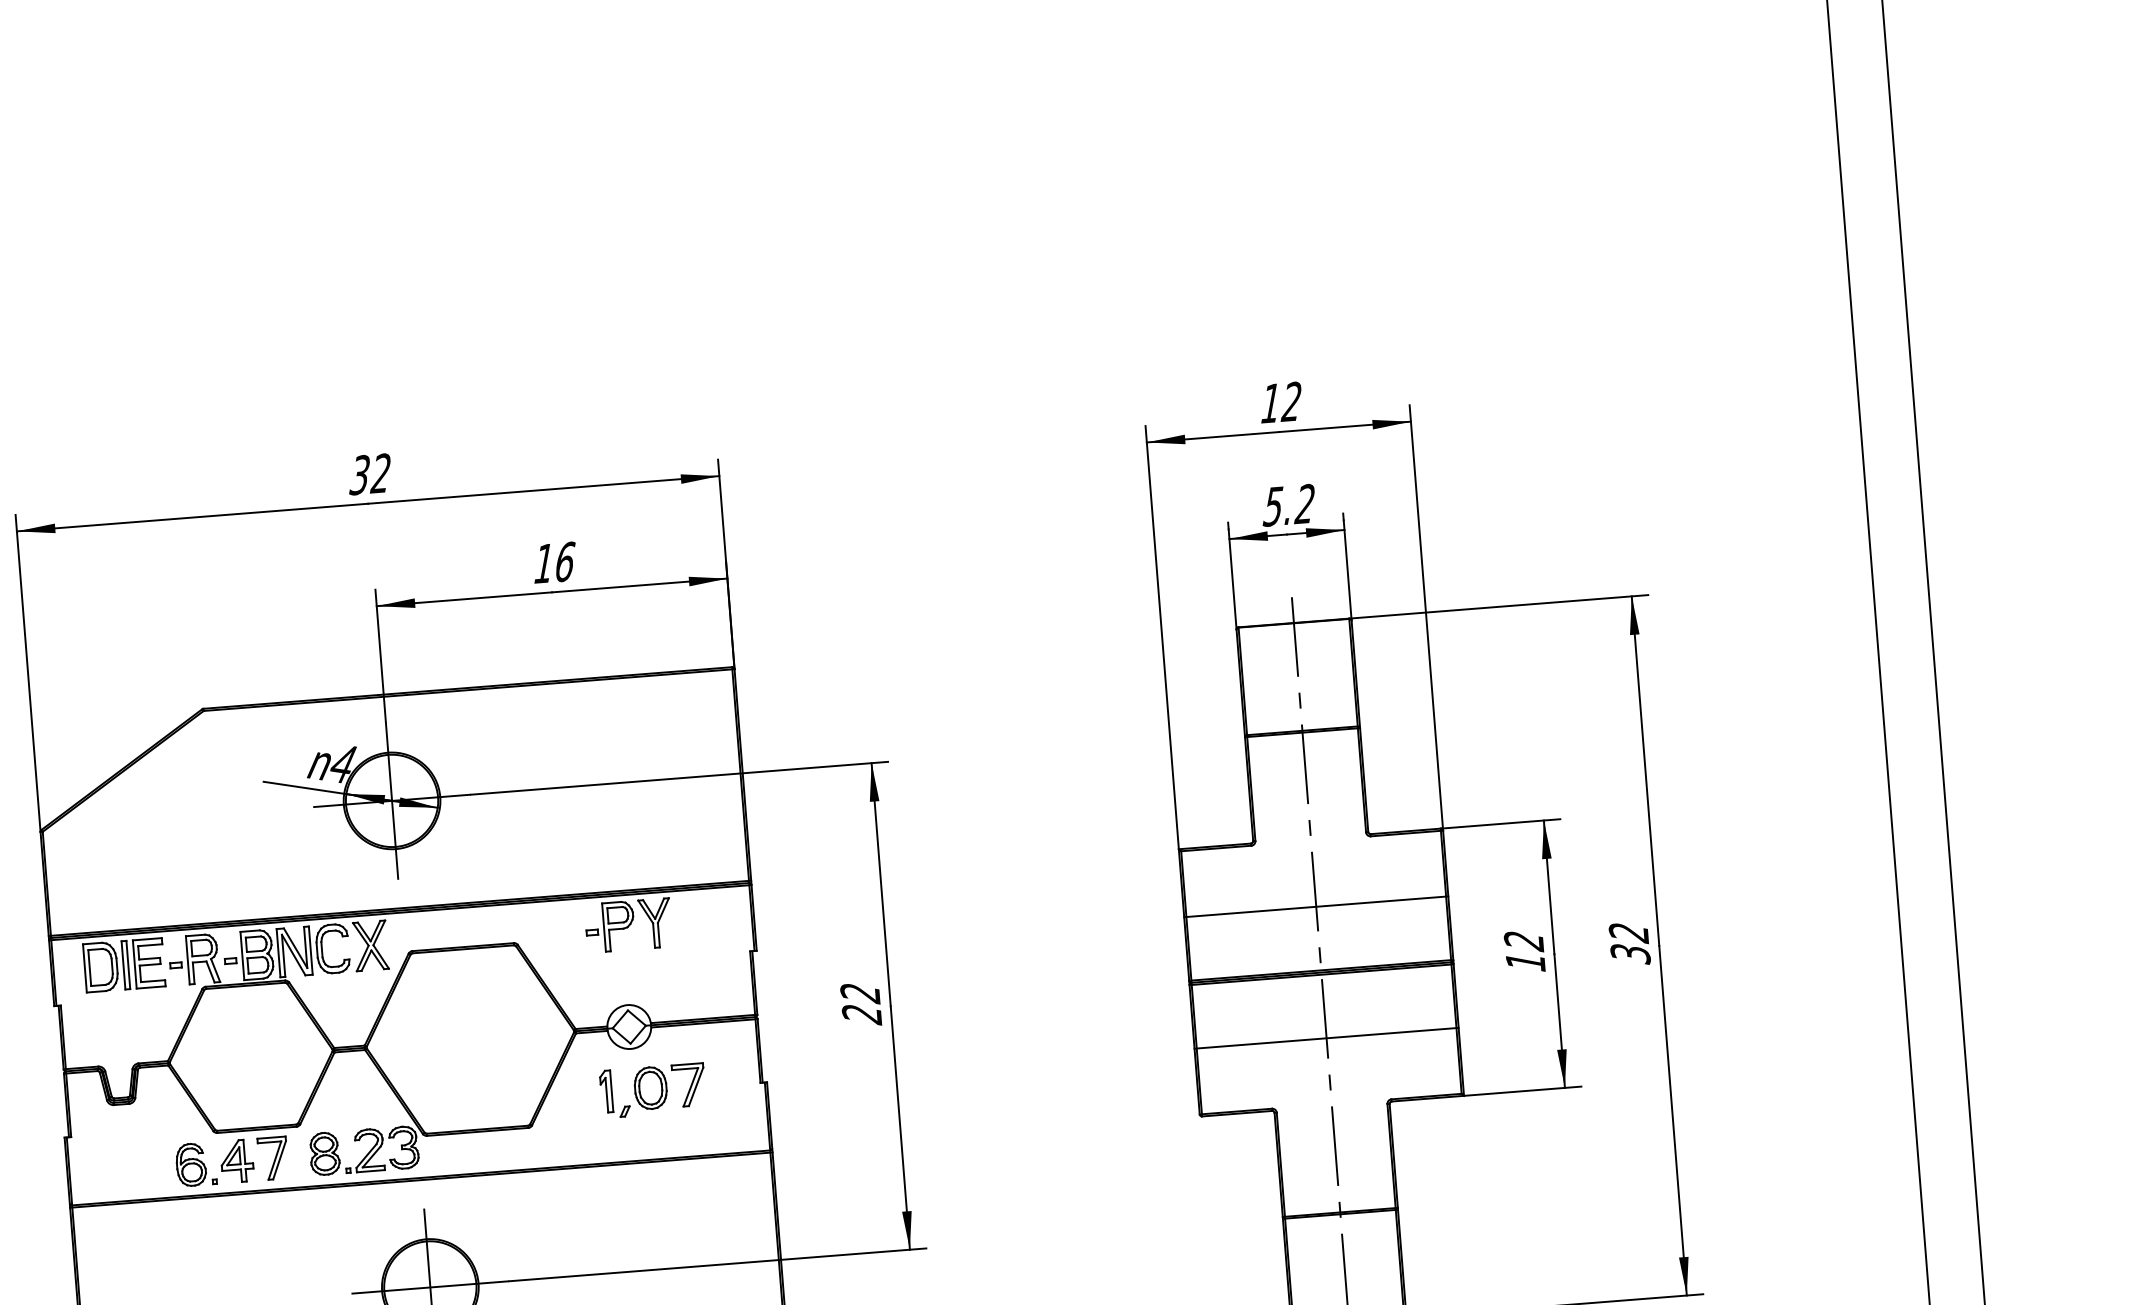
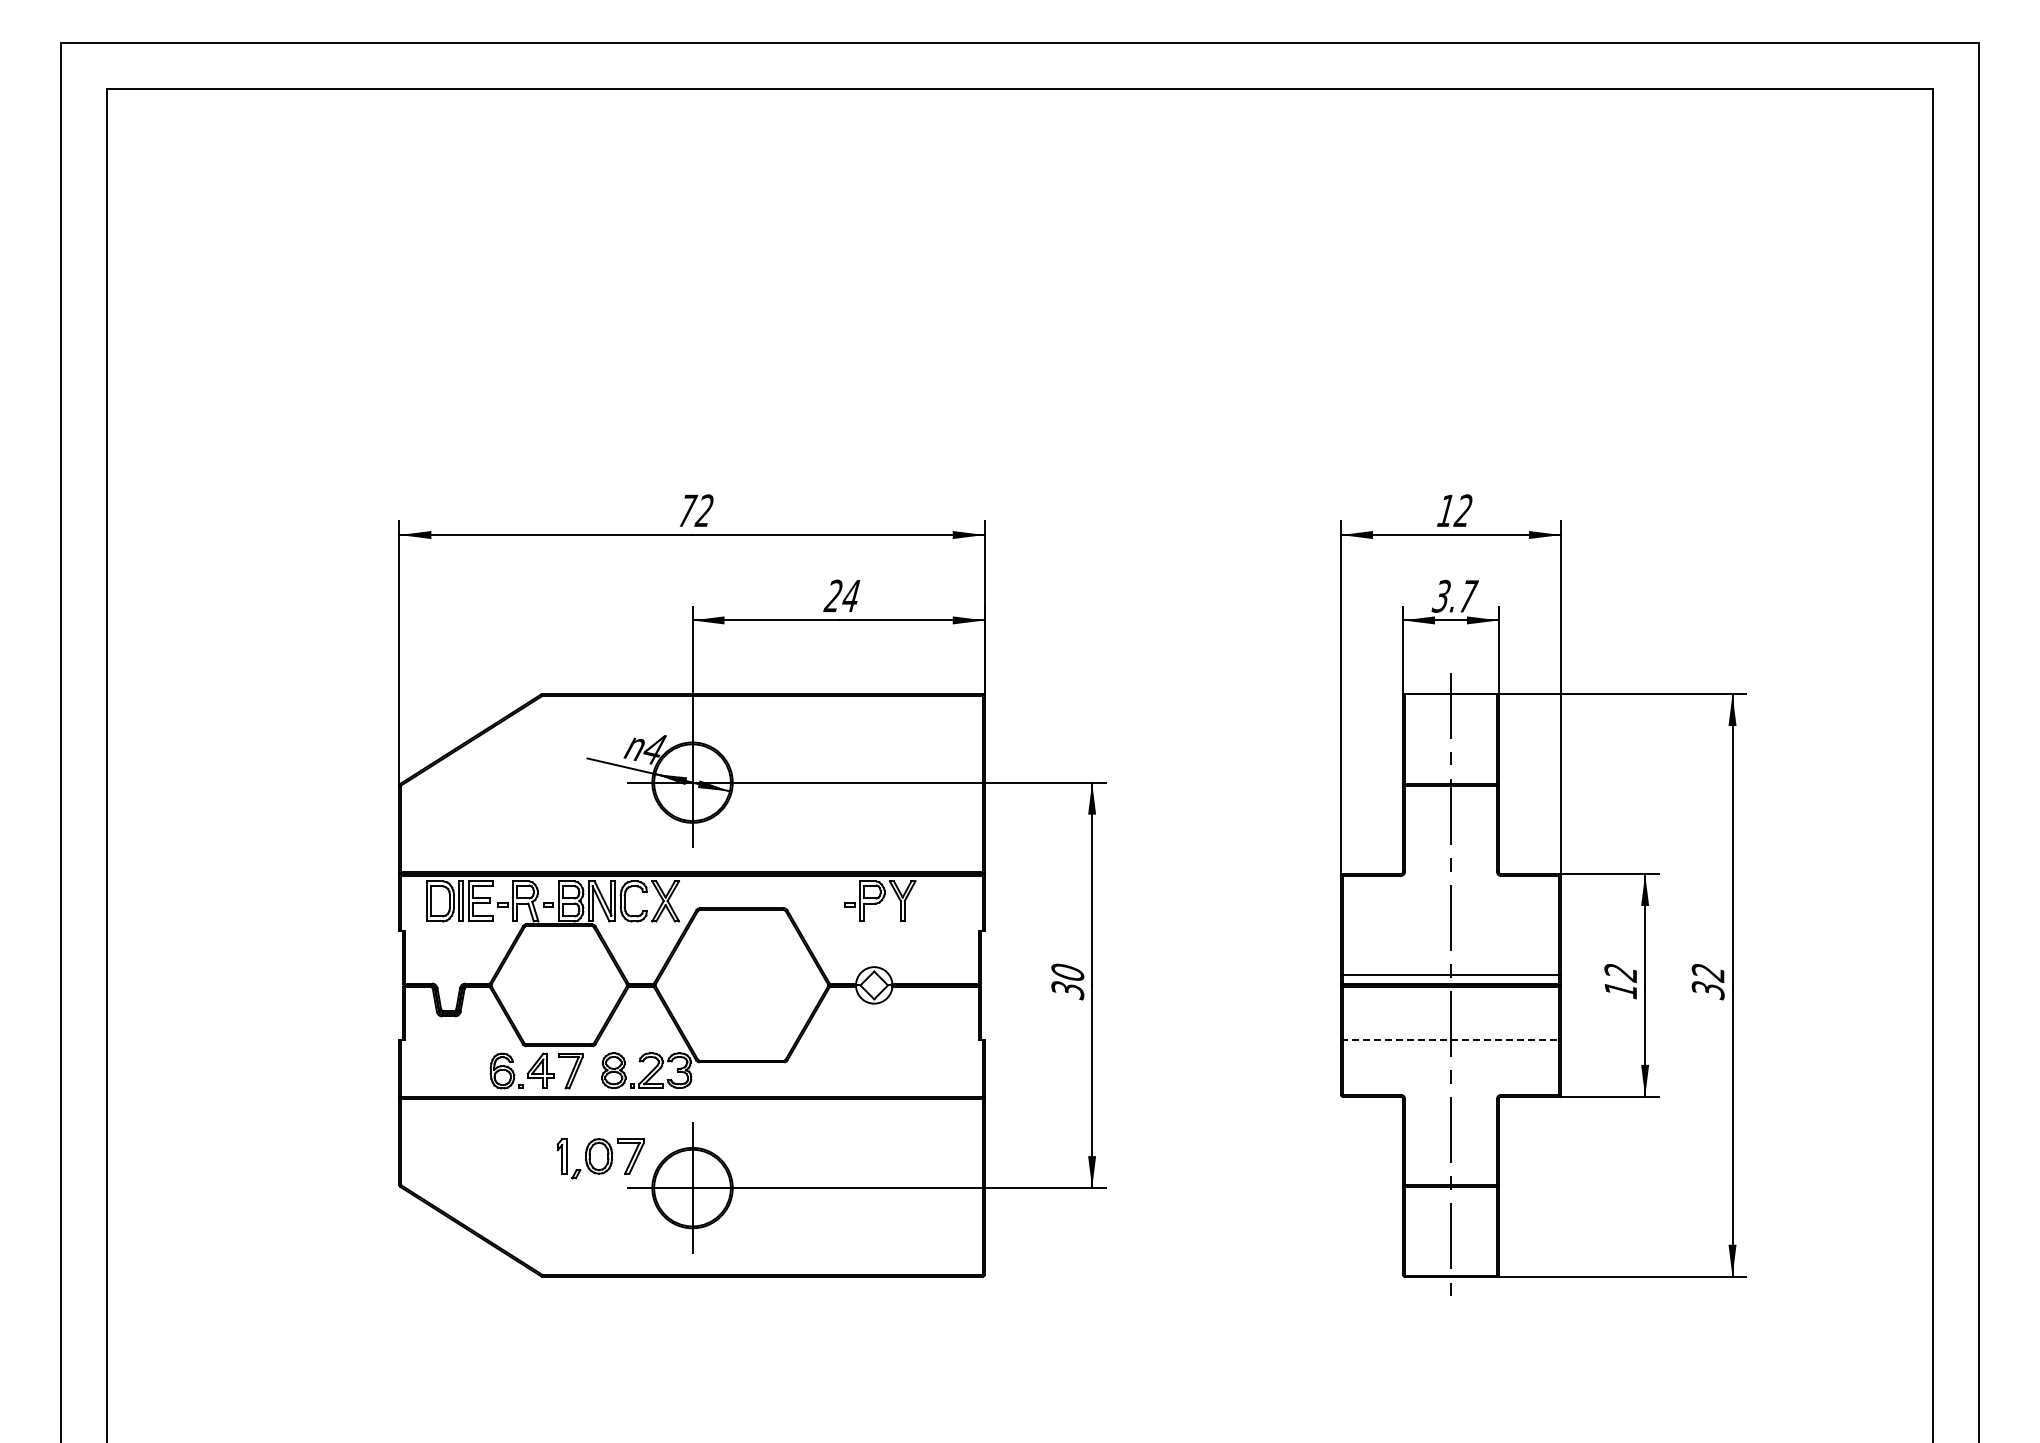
text: (360, 474) -> (687, 510), 32 -> 72
text: (1288, 504) -> (1454, 595), 5.2 -> 3.7
text: (554, 562) -> (842, 595), 16 -> 24
line: (1315, 906) -> (1450, 974), moved
text: (860, 1004) -> (1067, 981), 22 -> 30
line: (1327, 1038) -> (1451, 1040), solid -> dashed
part: (652, 1090) -> (600, 1158), moved

